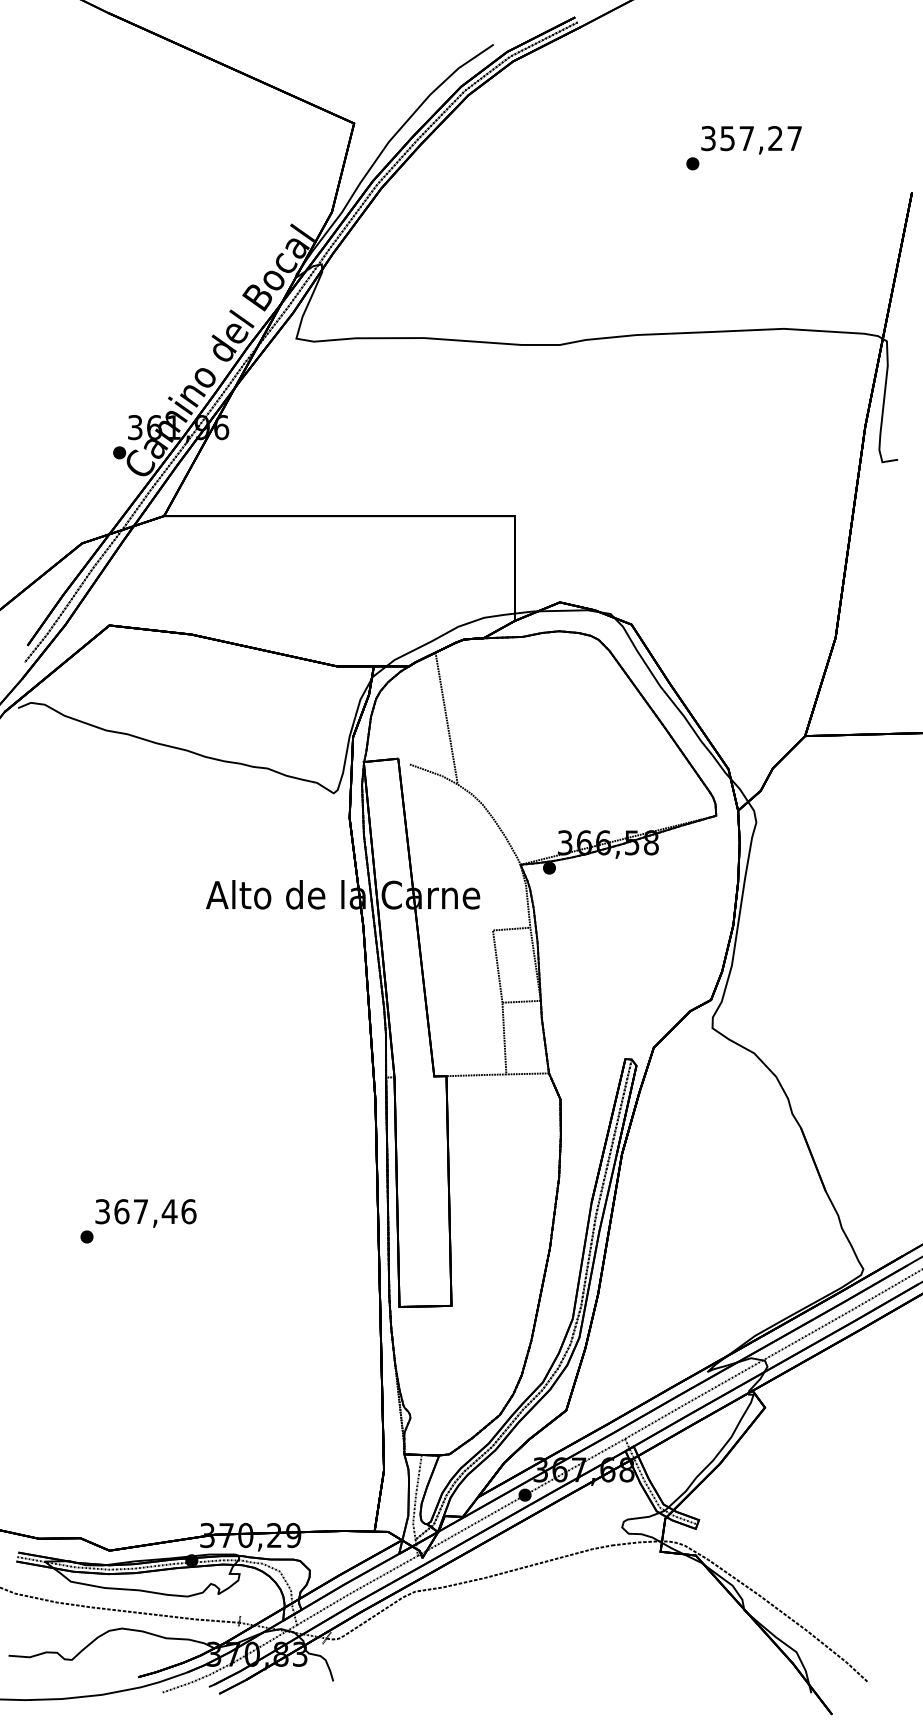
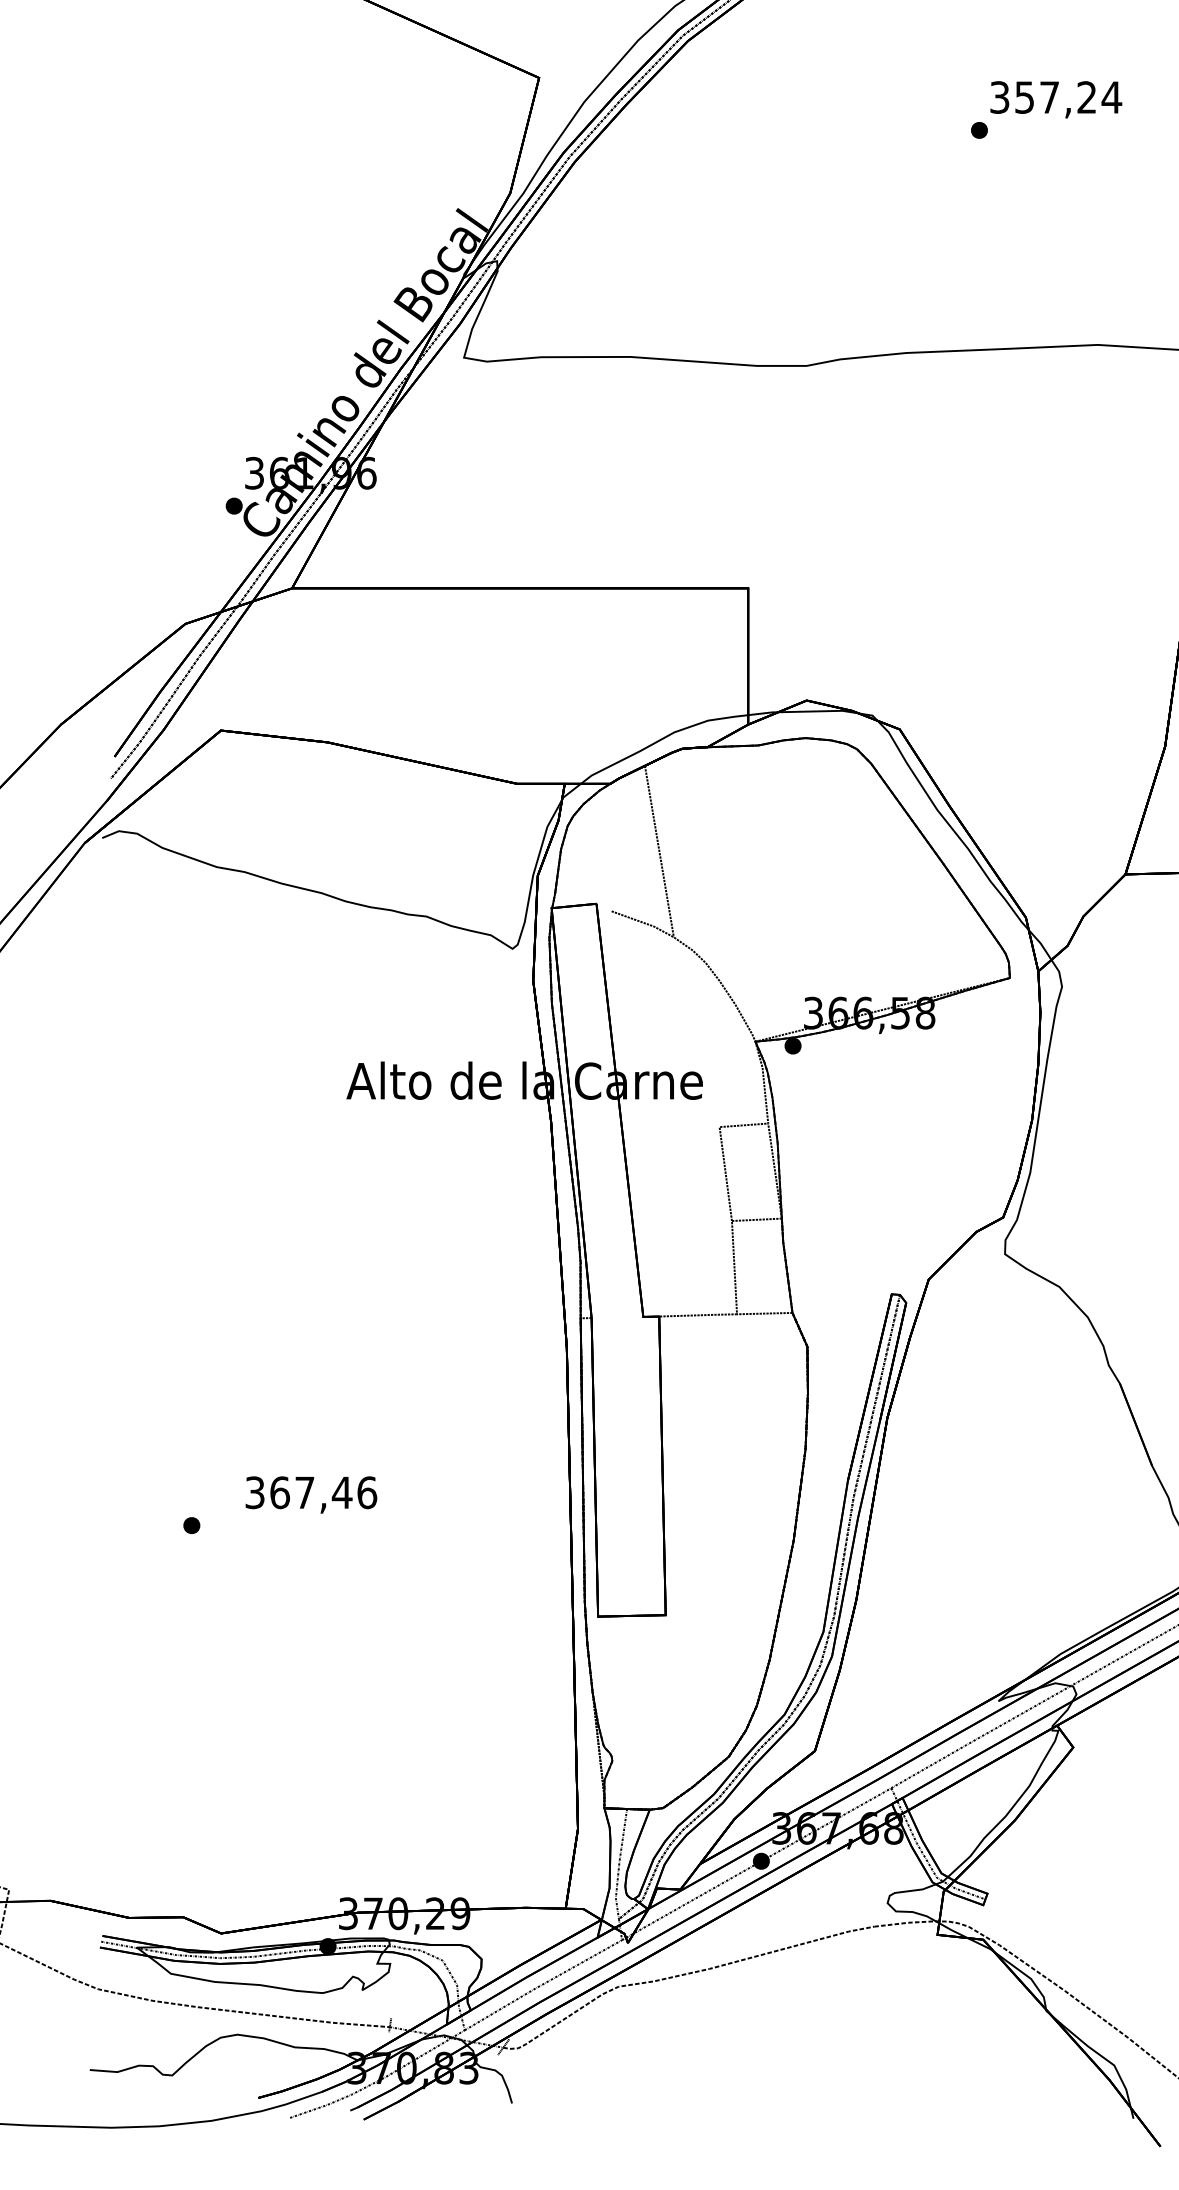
text: (794, 138) -> (1111, 97), 357,27 -> 357,24
text: (145, 1213) -> (310, 1495), moved

